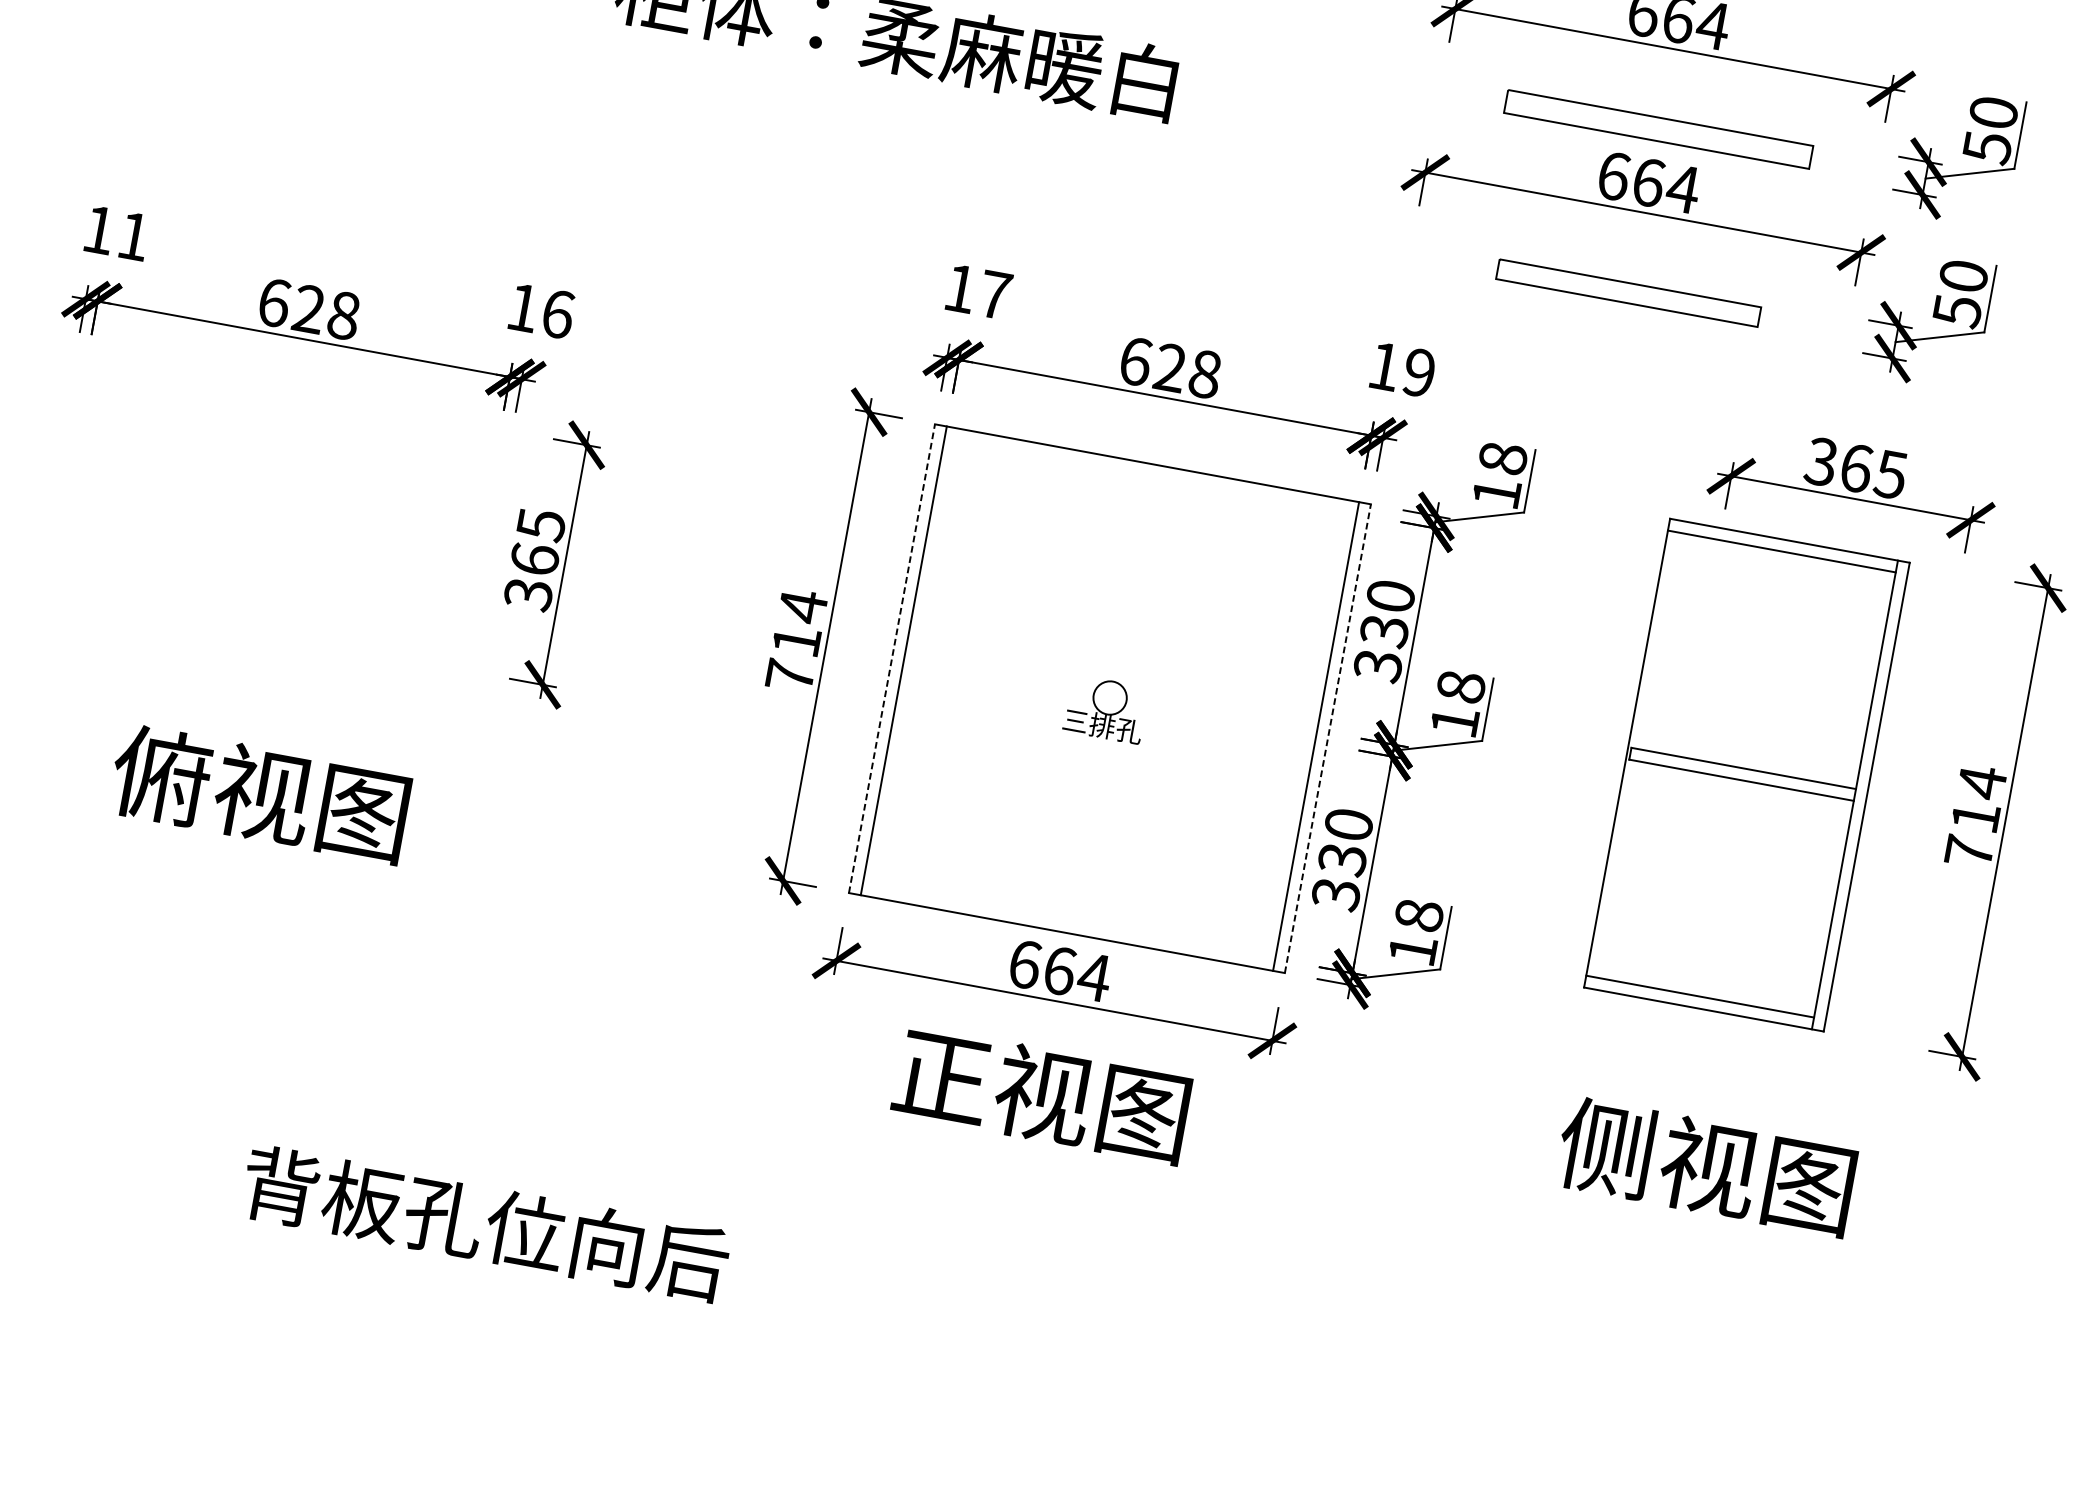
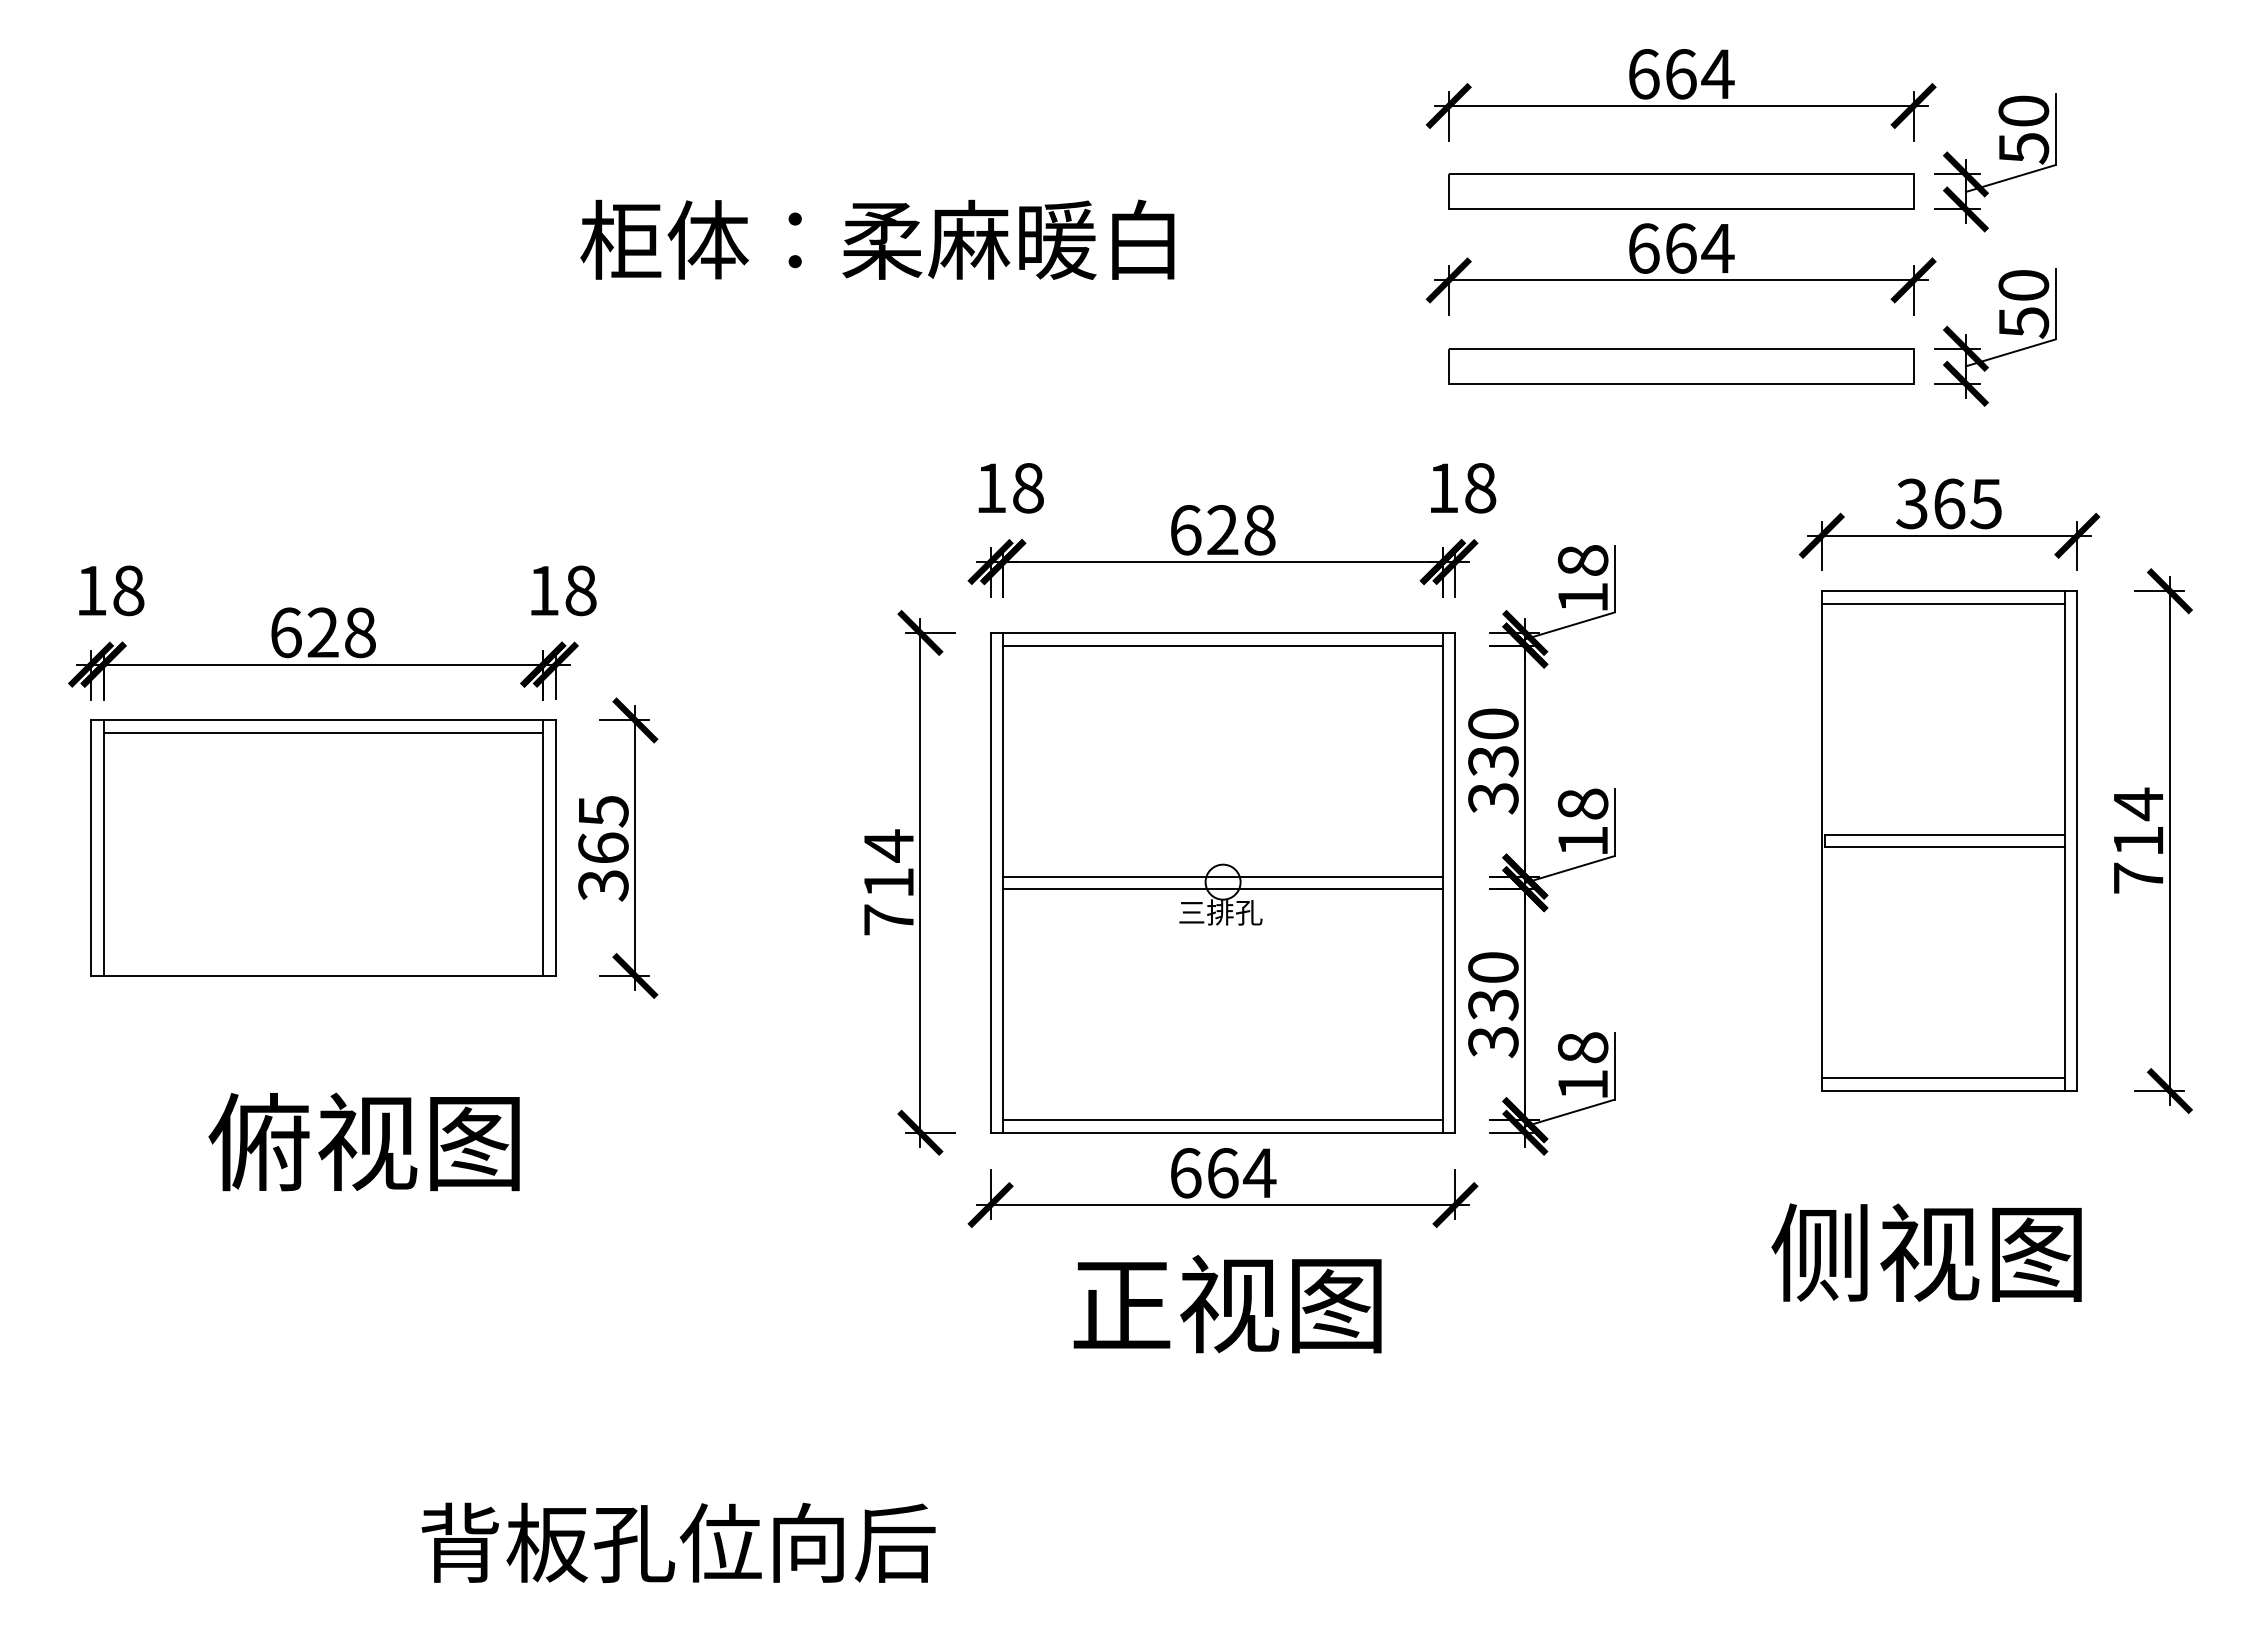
part: (1658, 129) -> (1681, 191), size x1.43
text: (133, 236) -> (128, 590), 11 -> 18
part: (1628, 293) -> (1681, 366), size x1.67
text: (995, 295) -> (1028, 488), 17 -> 18
text: (557, 313) -> (580, 590), 16 -> 18
text: (1419, 373) -> (1480, 488), 19 -> 18
line: (1150, 475) -> (1222, 645), added
part: (272, 510) -> (323, 847), added
line: (891, 658) -> (990, 882), dashed -> solid
line: (1110, 692) -> (1222, 876), added
line: (1108, 704) -> (1222, 889), added
line: (1328, 738) -> (1455, 882), dashed -> solid
part: (1746, 774) -> (1949, 840), moved
line: (1068, 921) -> (1222, 1120), added

